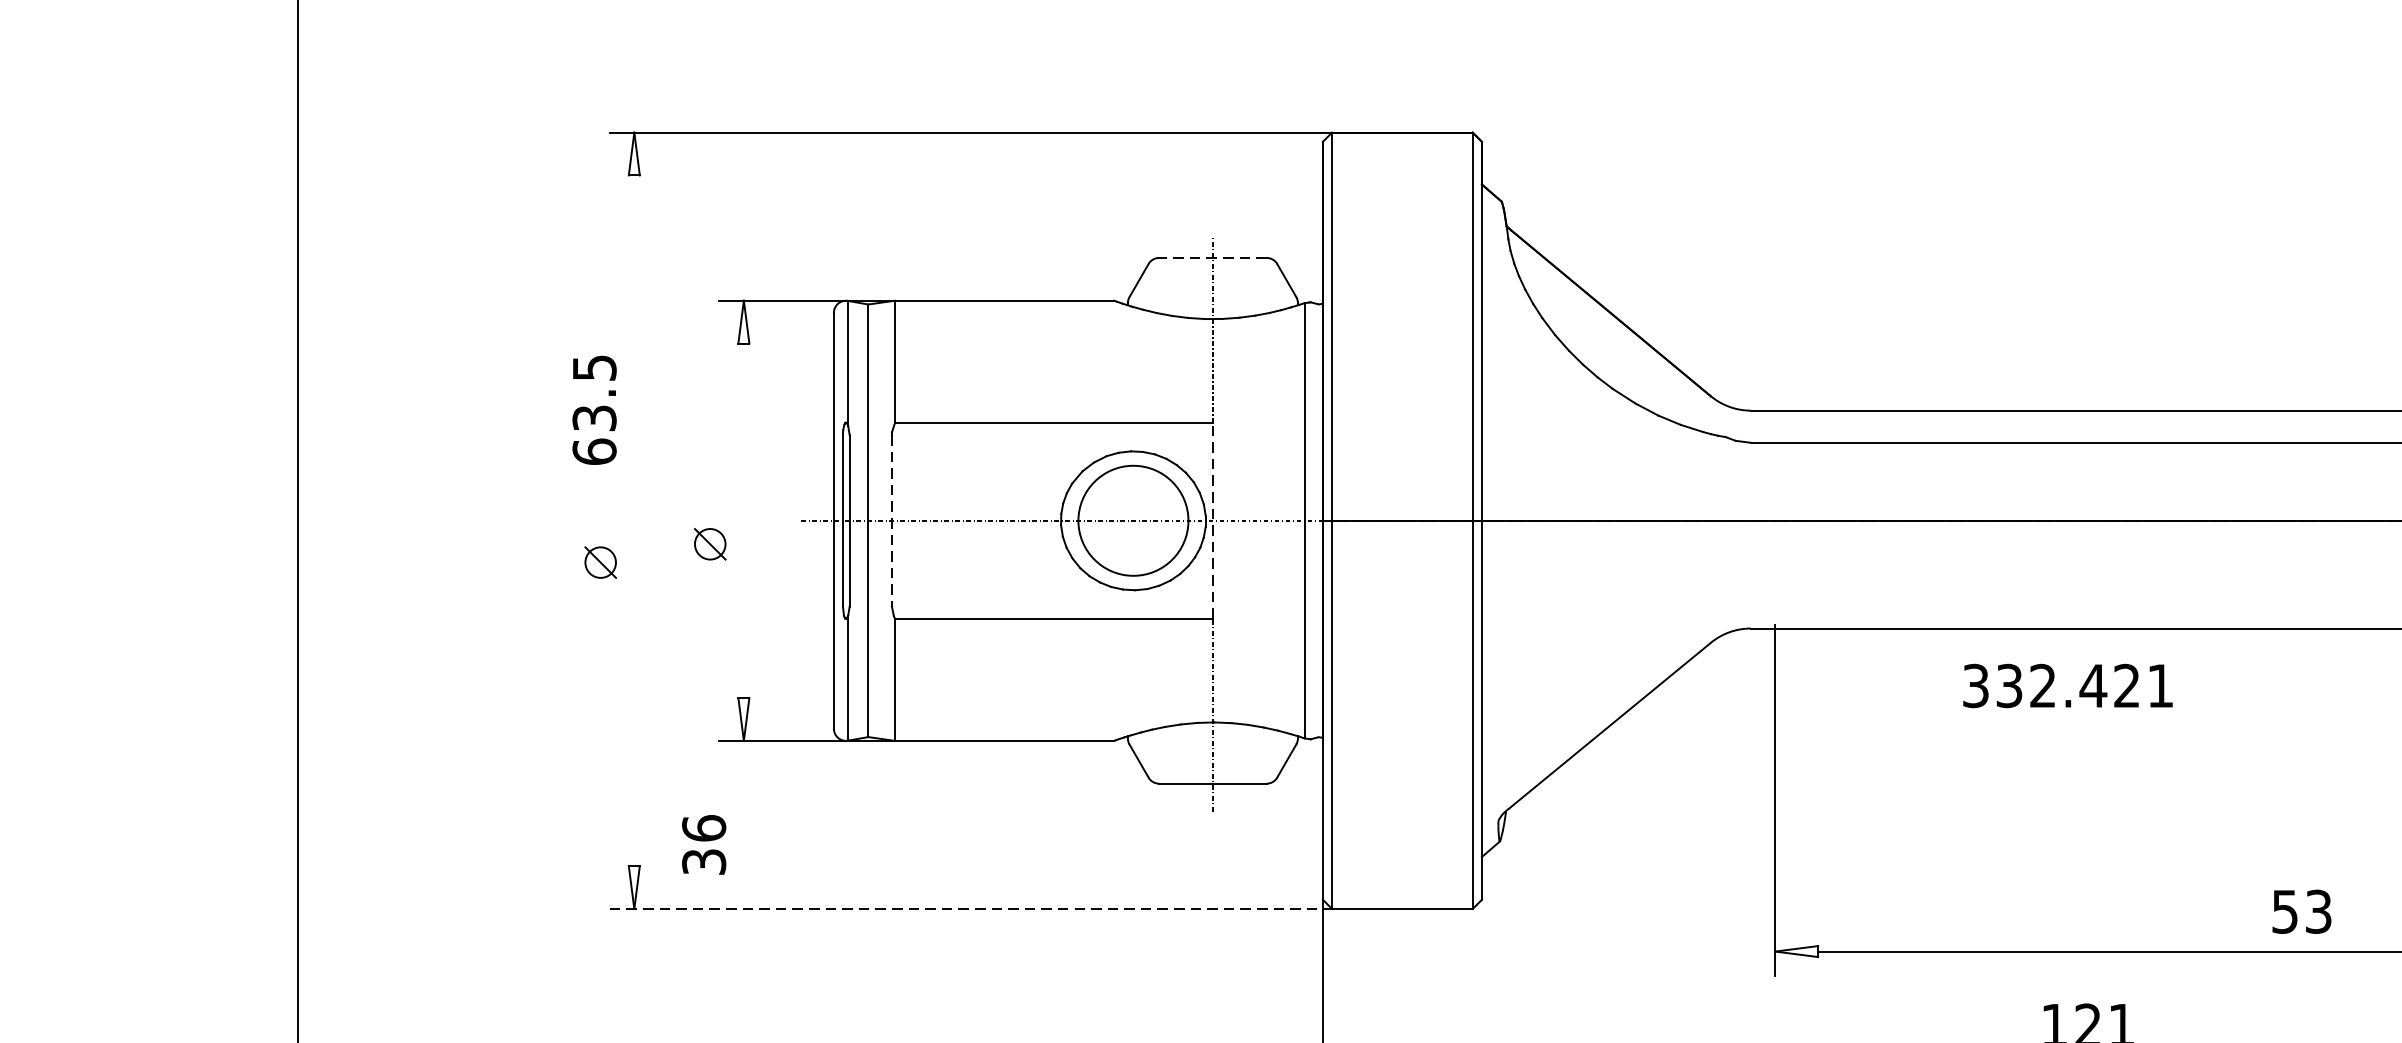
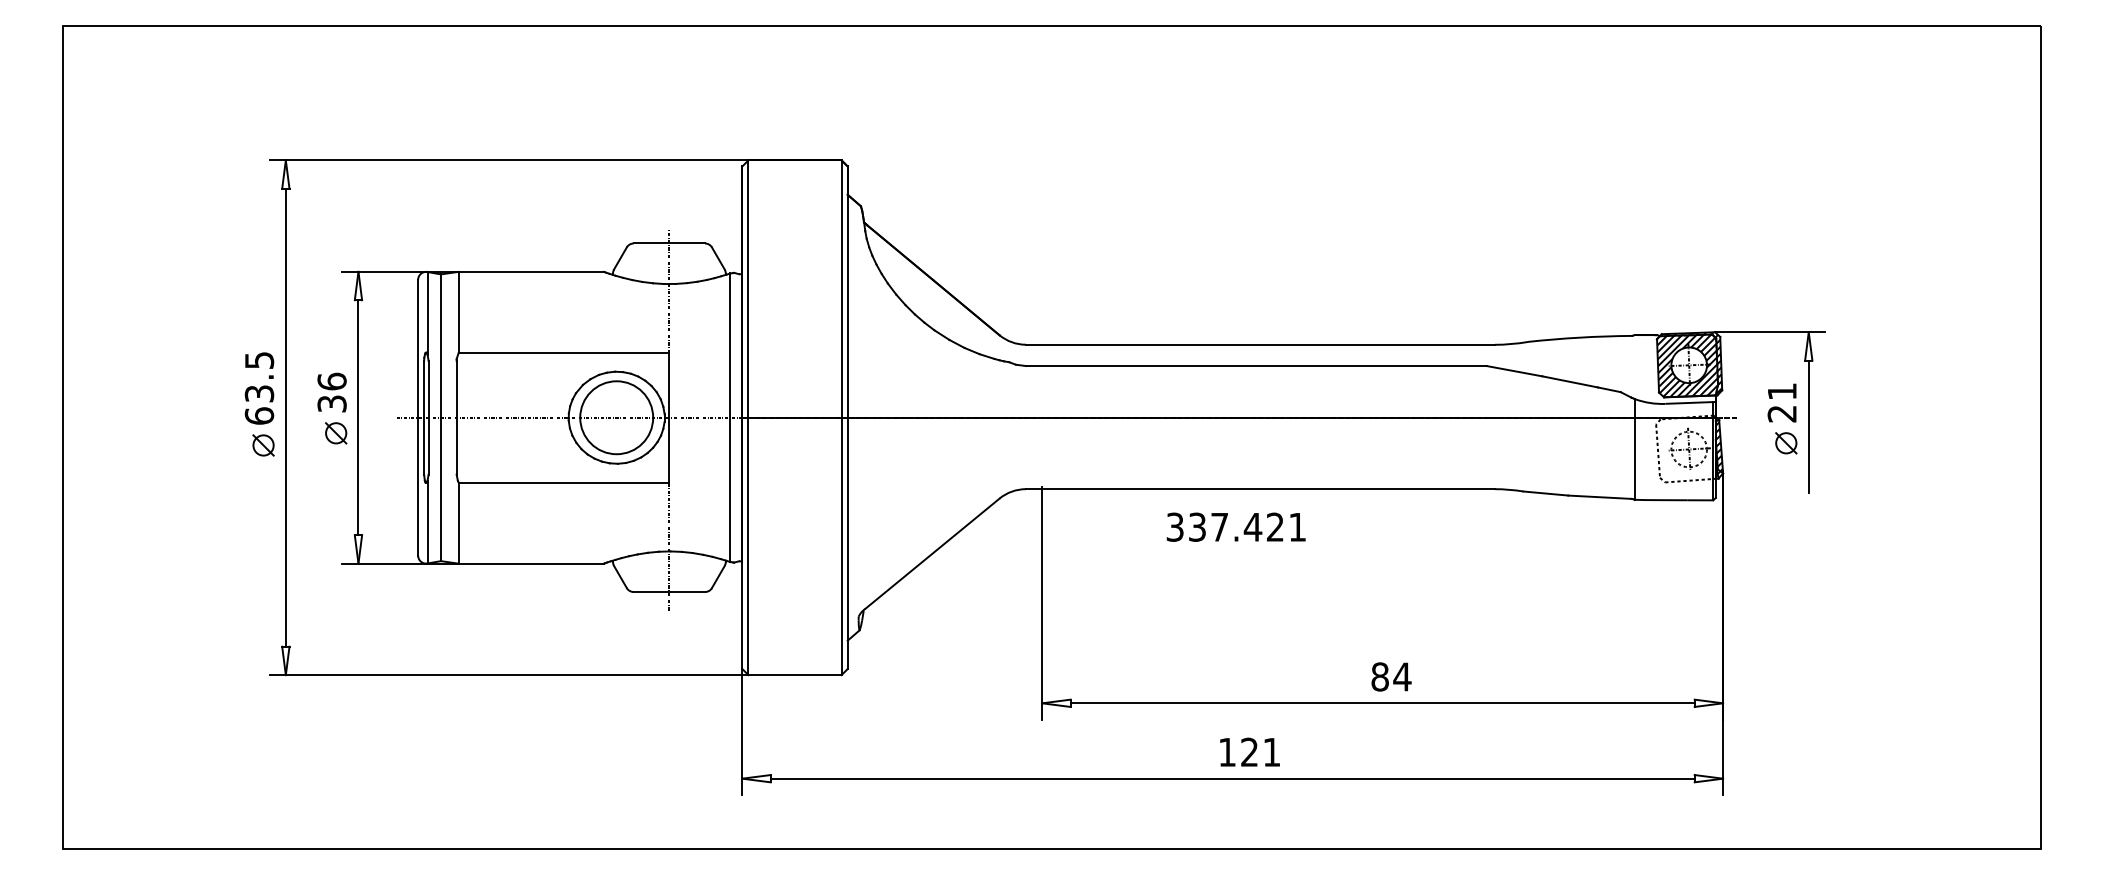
line: (1213, 257) -> (669, 243), dashed -> solid
text: (594, 410) -> (259, 388), moved
line: (633, 520) -> (285, 417), added
line: (743, 520) -> (358, 417), added
line: (891, 520) -> (456, 417), dashed -> solid
line: (1213, 520) -> (669, 417), dashed -> solid
text: (2042, 684) -> (1219, 526), 332.421 -> 337.421
text: (703, 844) -> (331, 392), moved
line: (971, 909) -> (509, 675), dashed -> solid
text: (2302, 911) -> (1391, 676), 53 -> 84

